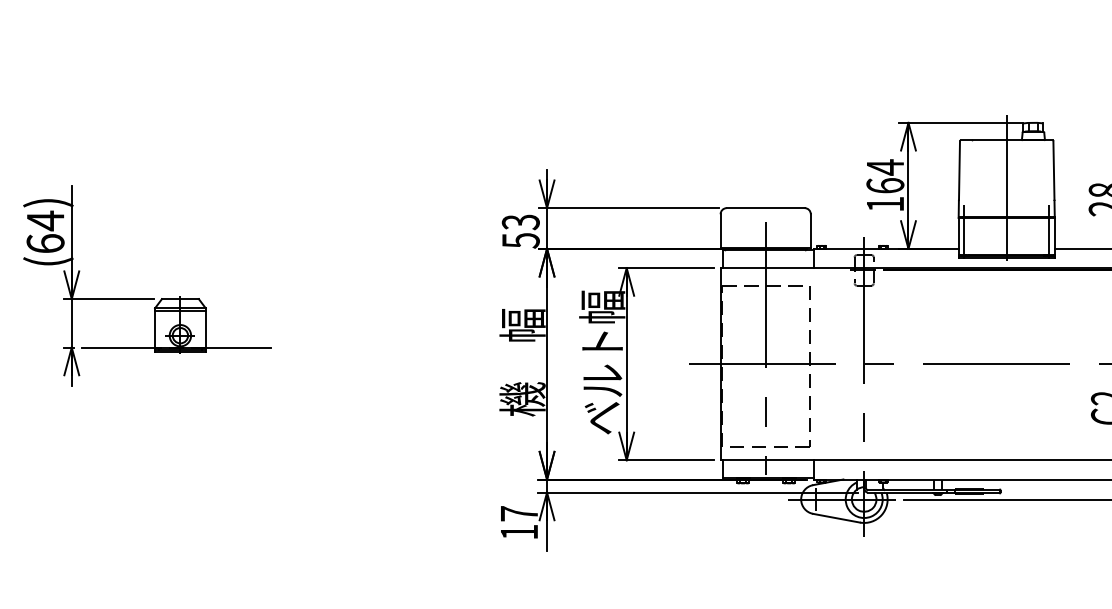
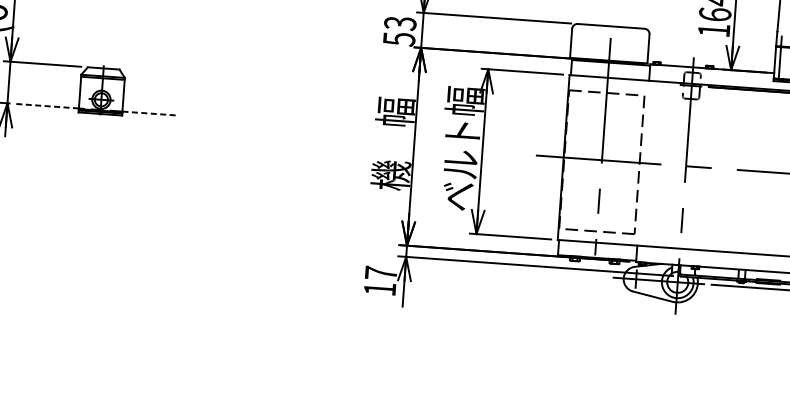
line: (118, 347) -> (47, 106), solid -> dashed
line: (238, 347) -> (150, 113), solid -> dashed

